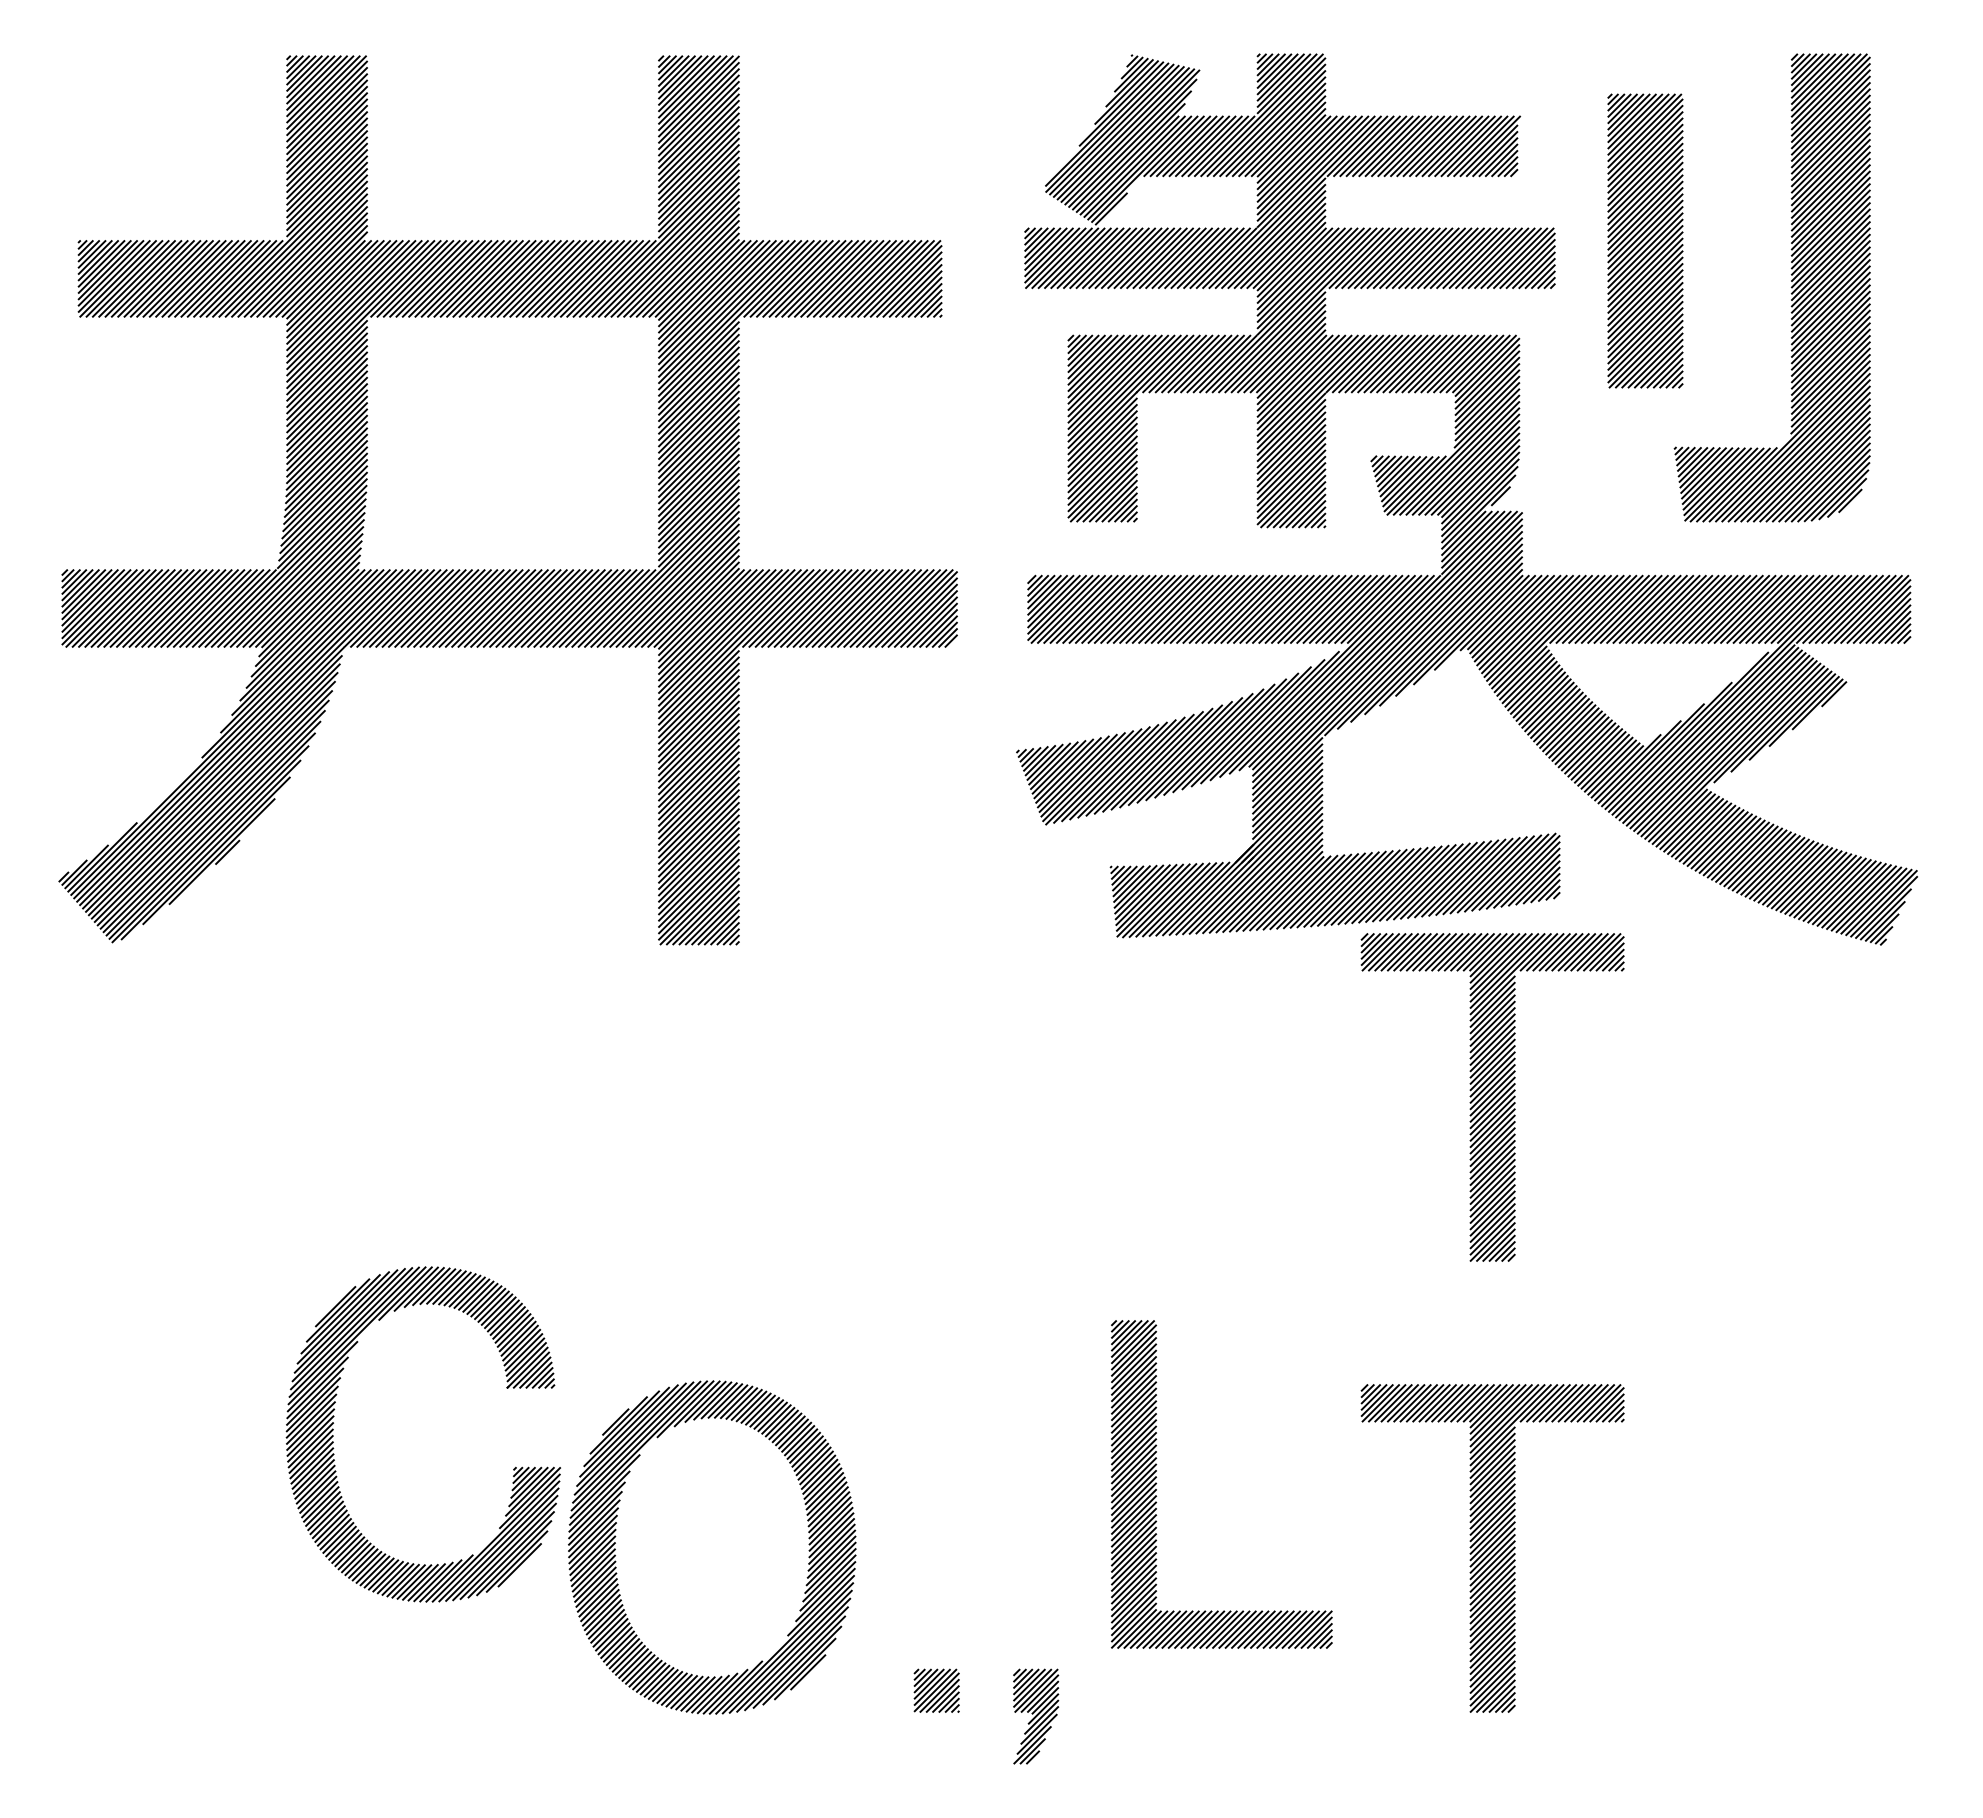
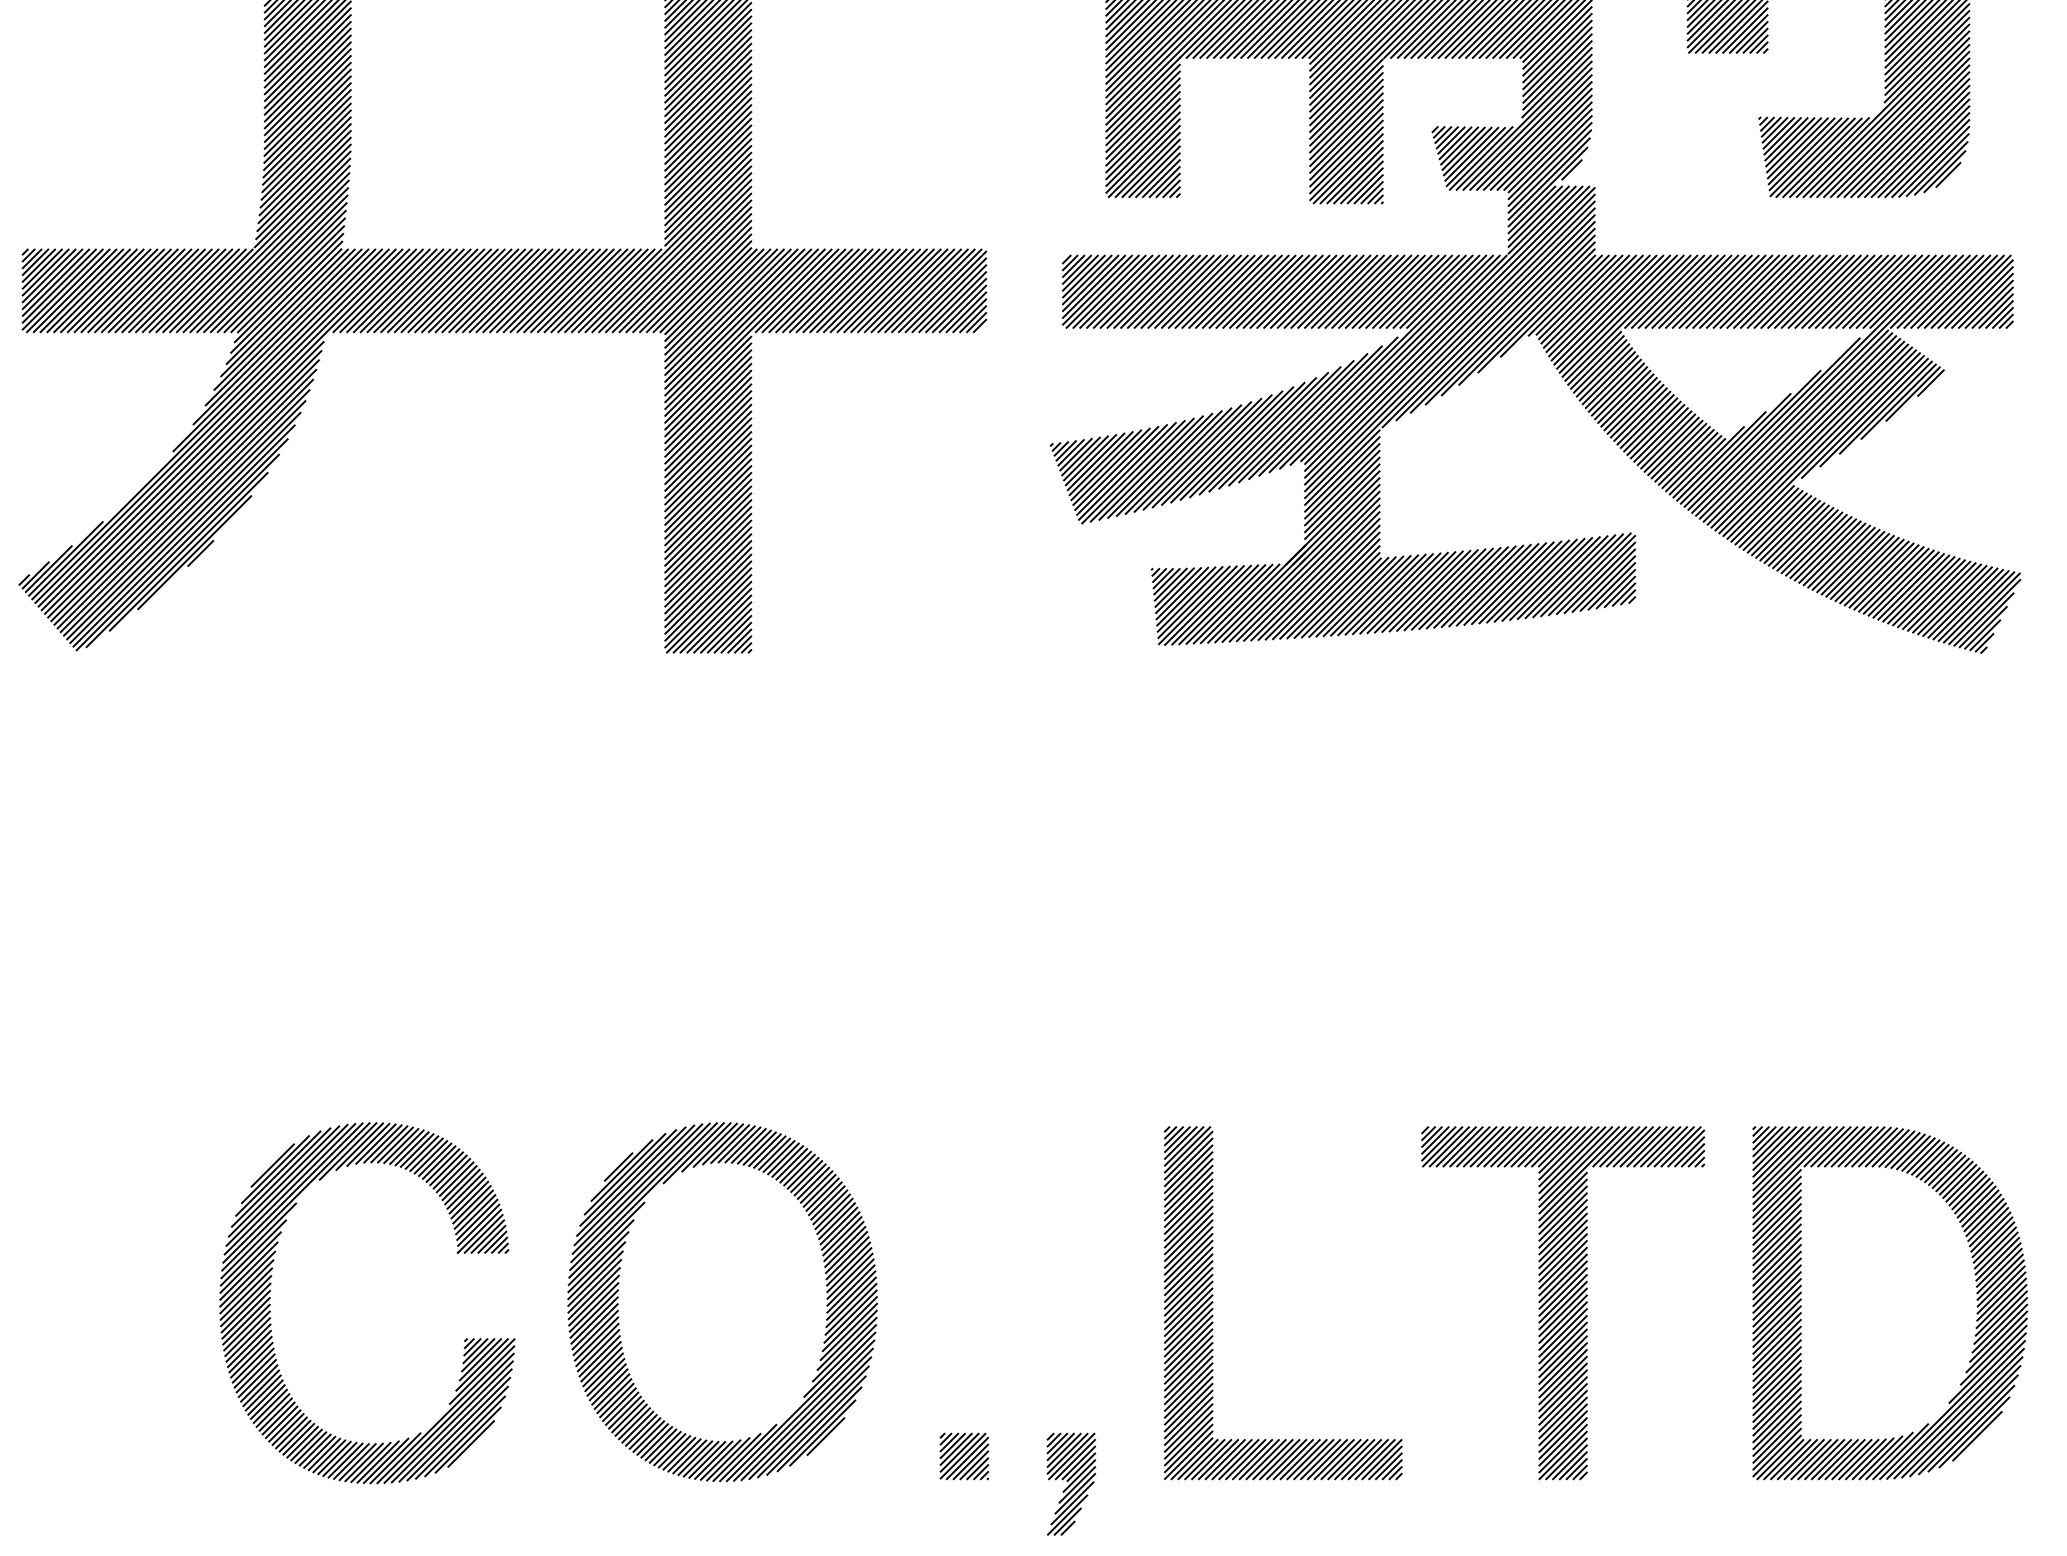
part: (1492, 1097) -> (1562, 817), removed
part: (333, 1435) -> (270, 1304), moved
part: (1157, 1483) -> (1213, 1302), moved
part: (1876, 1545) -> (1976, 1299), added

